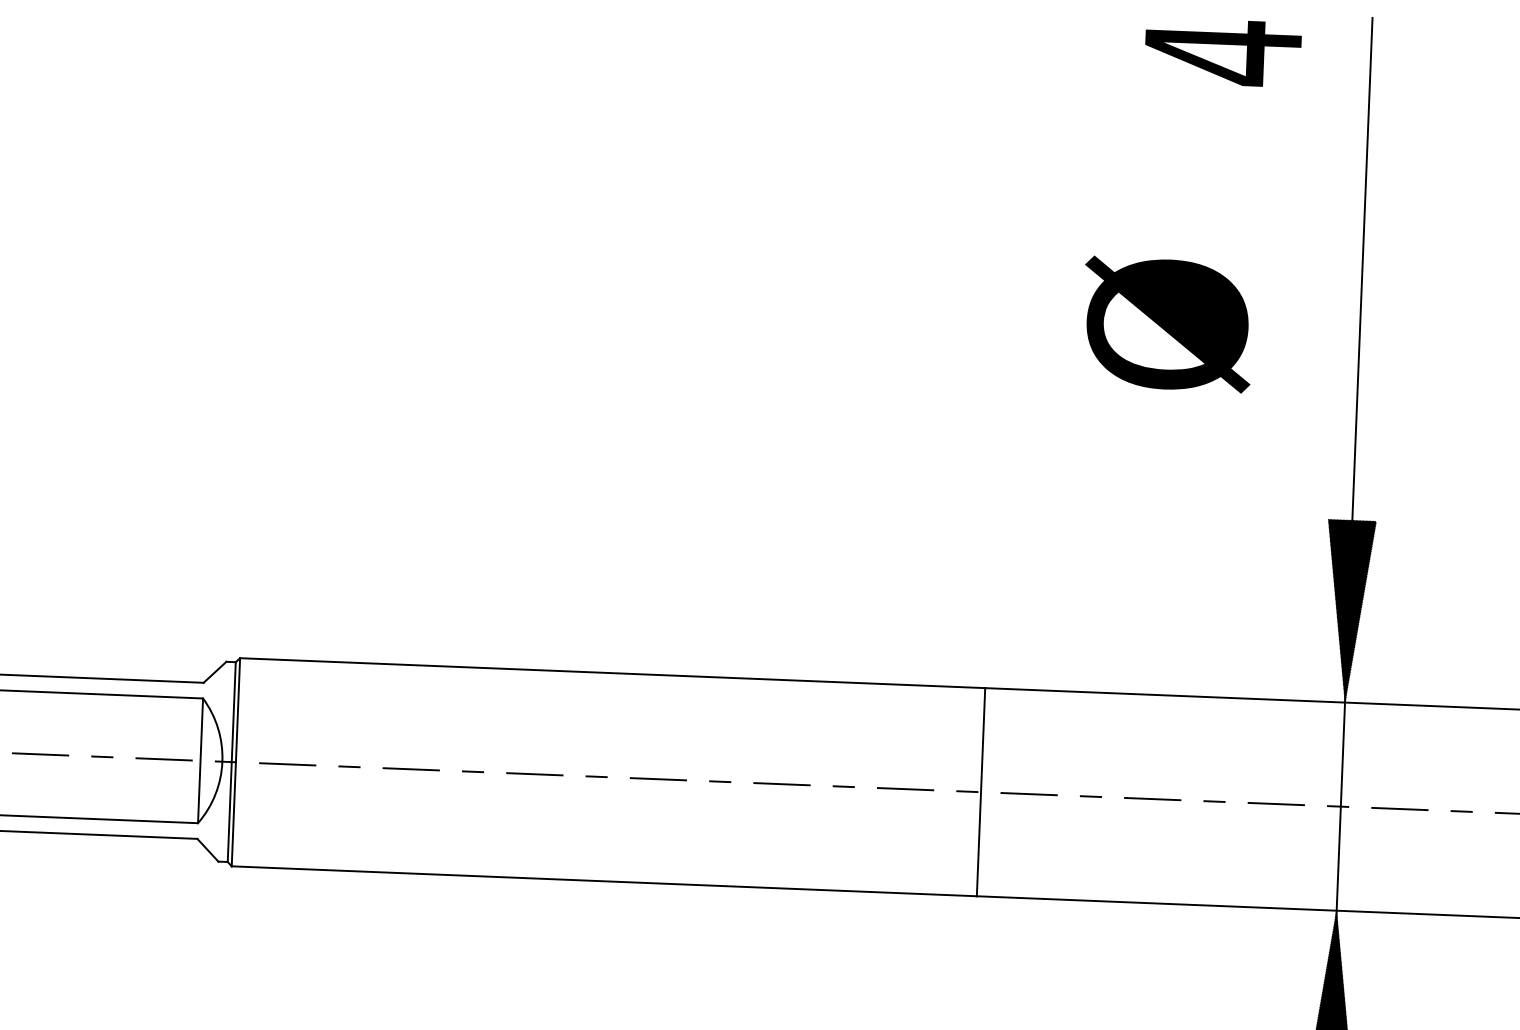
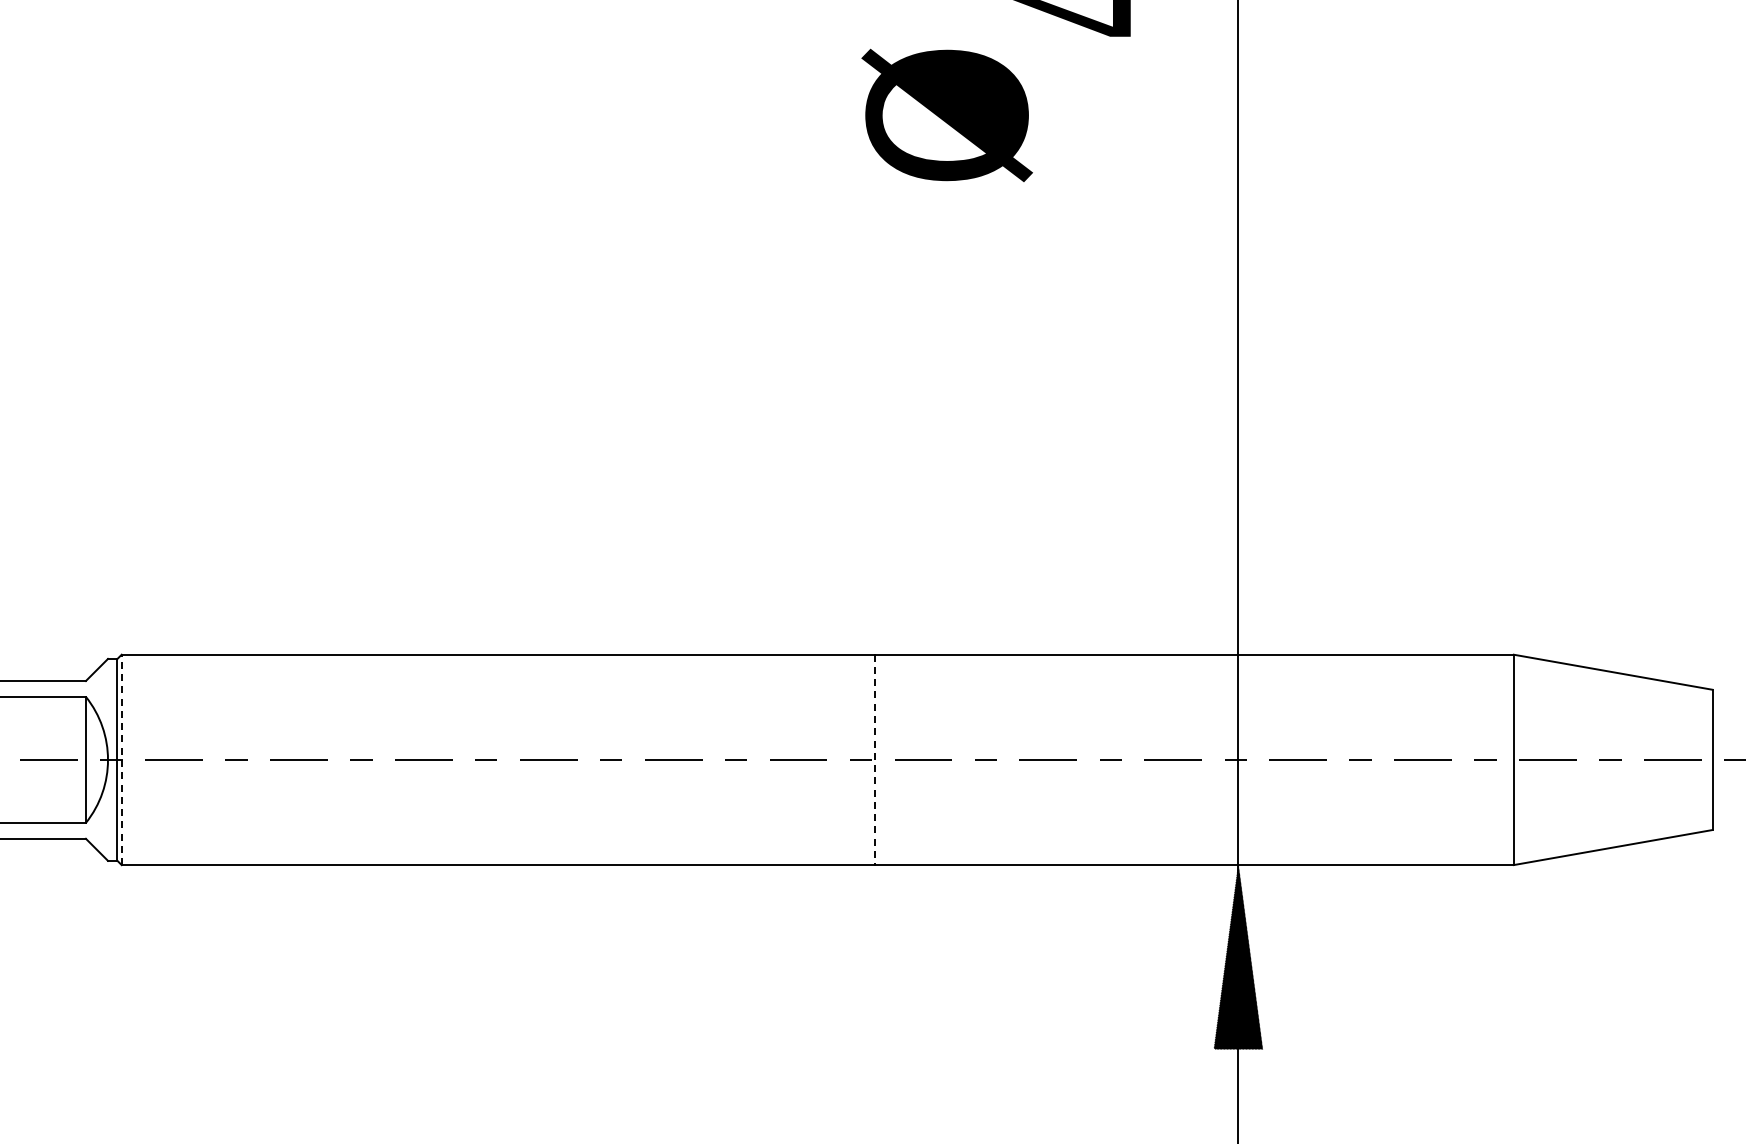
text: (1167, 323) -> (946, 114), moved
hatch: (1348, 610) -> (1238, 561), removed
line: (235, 761) -> (121, 759), solid -> dashed
line: (980, 792) -> (874, 760), solid -> dashed

